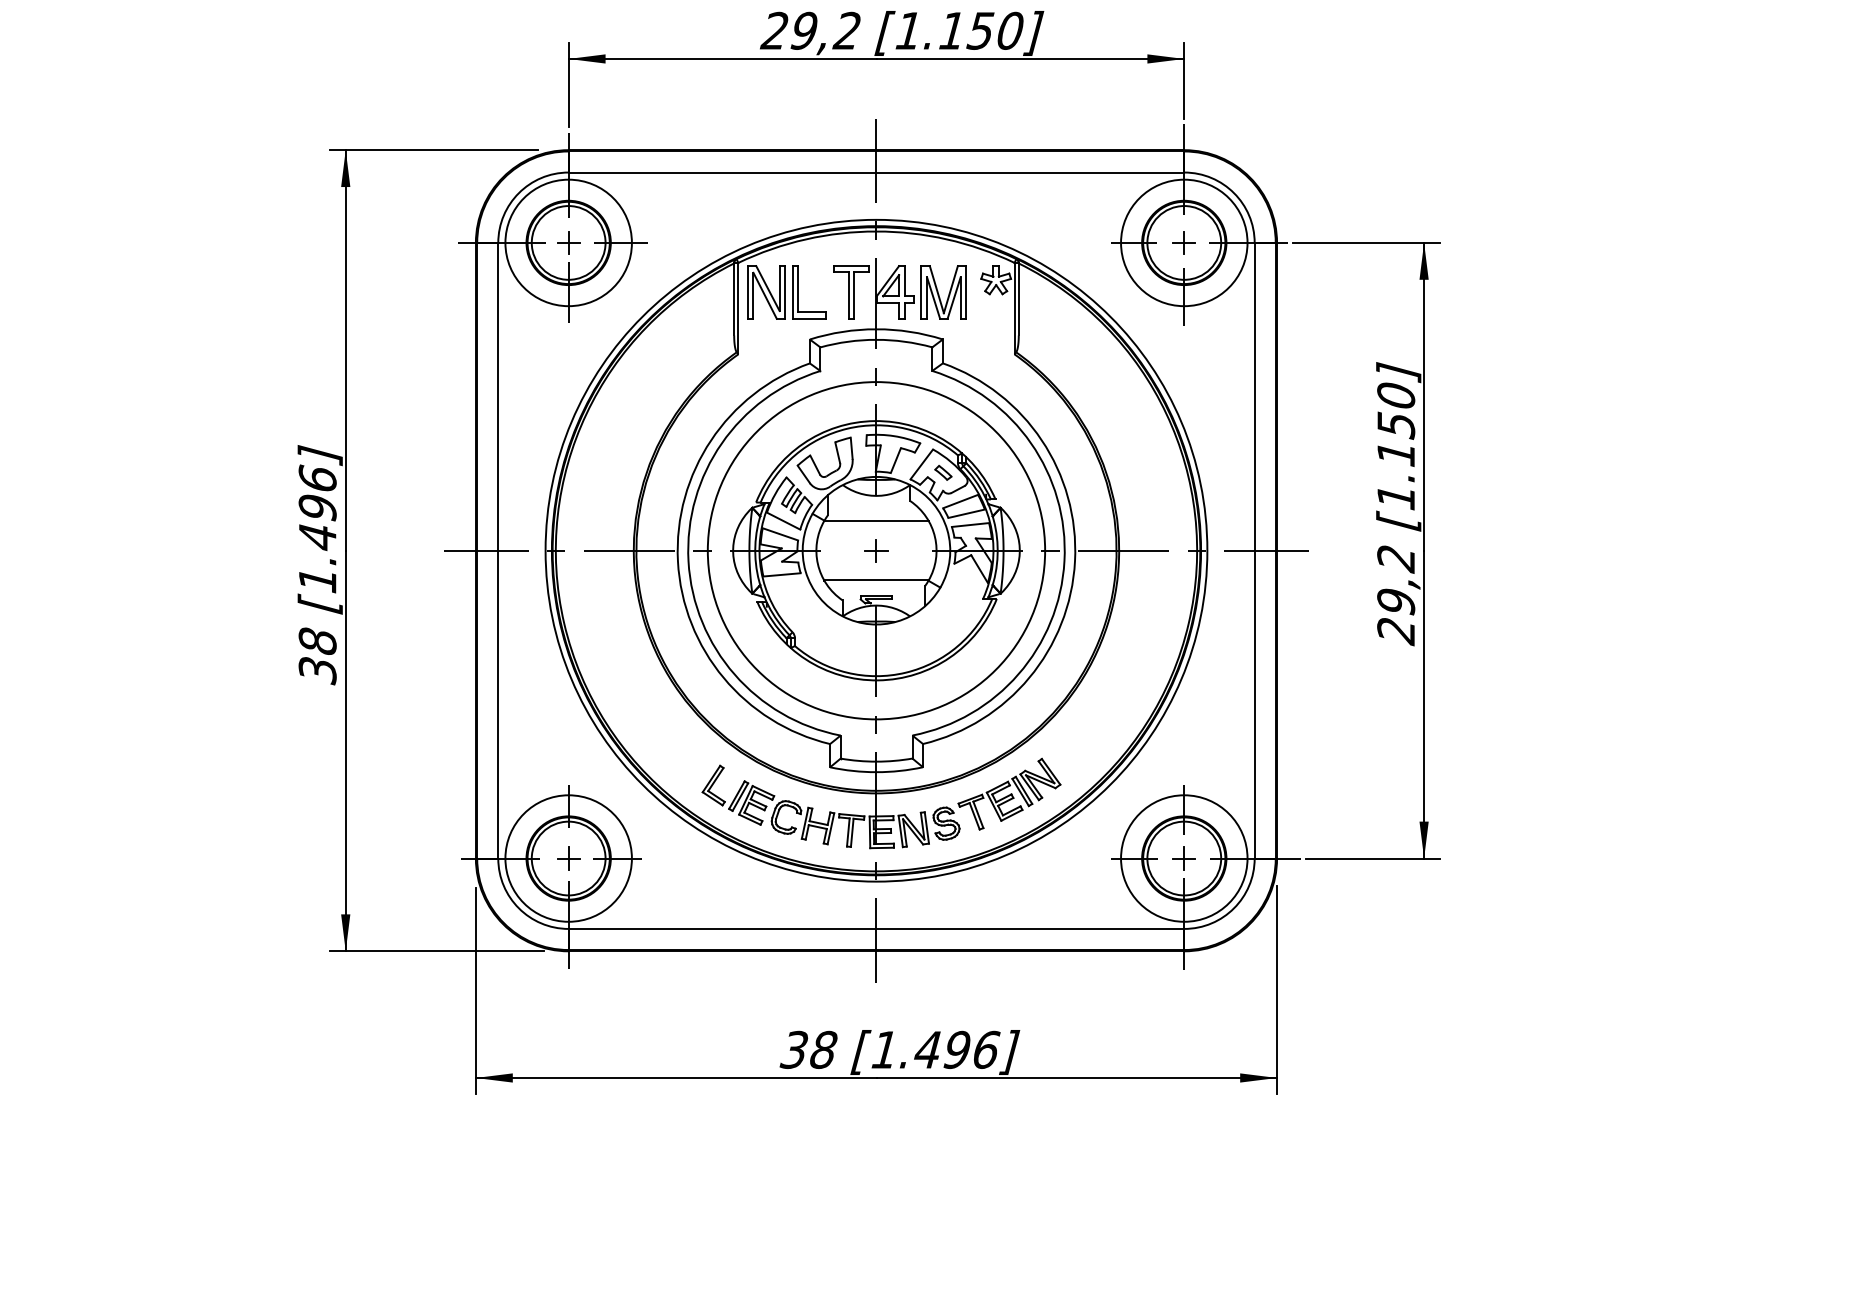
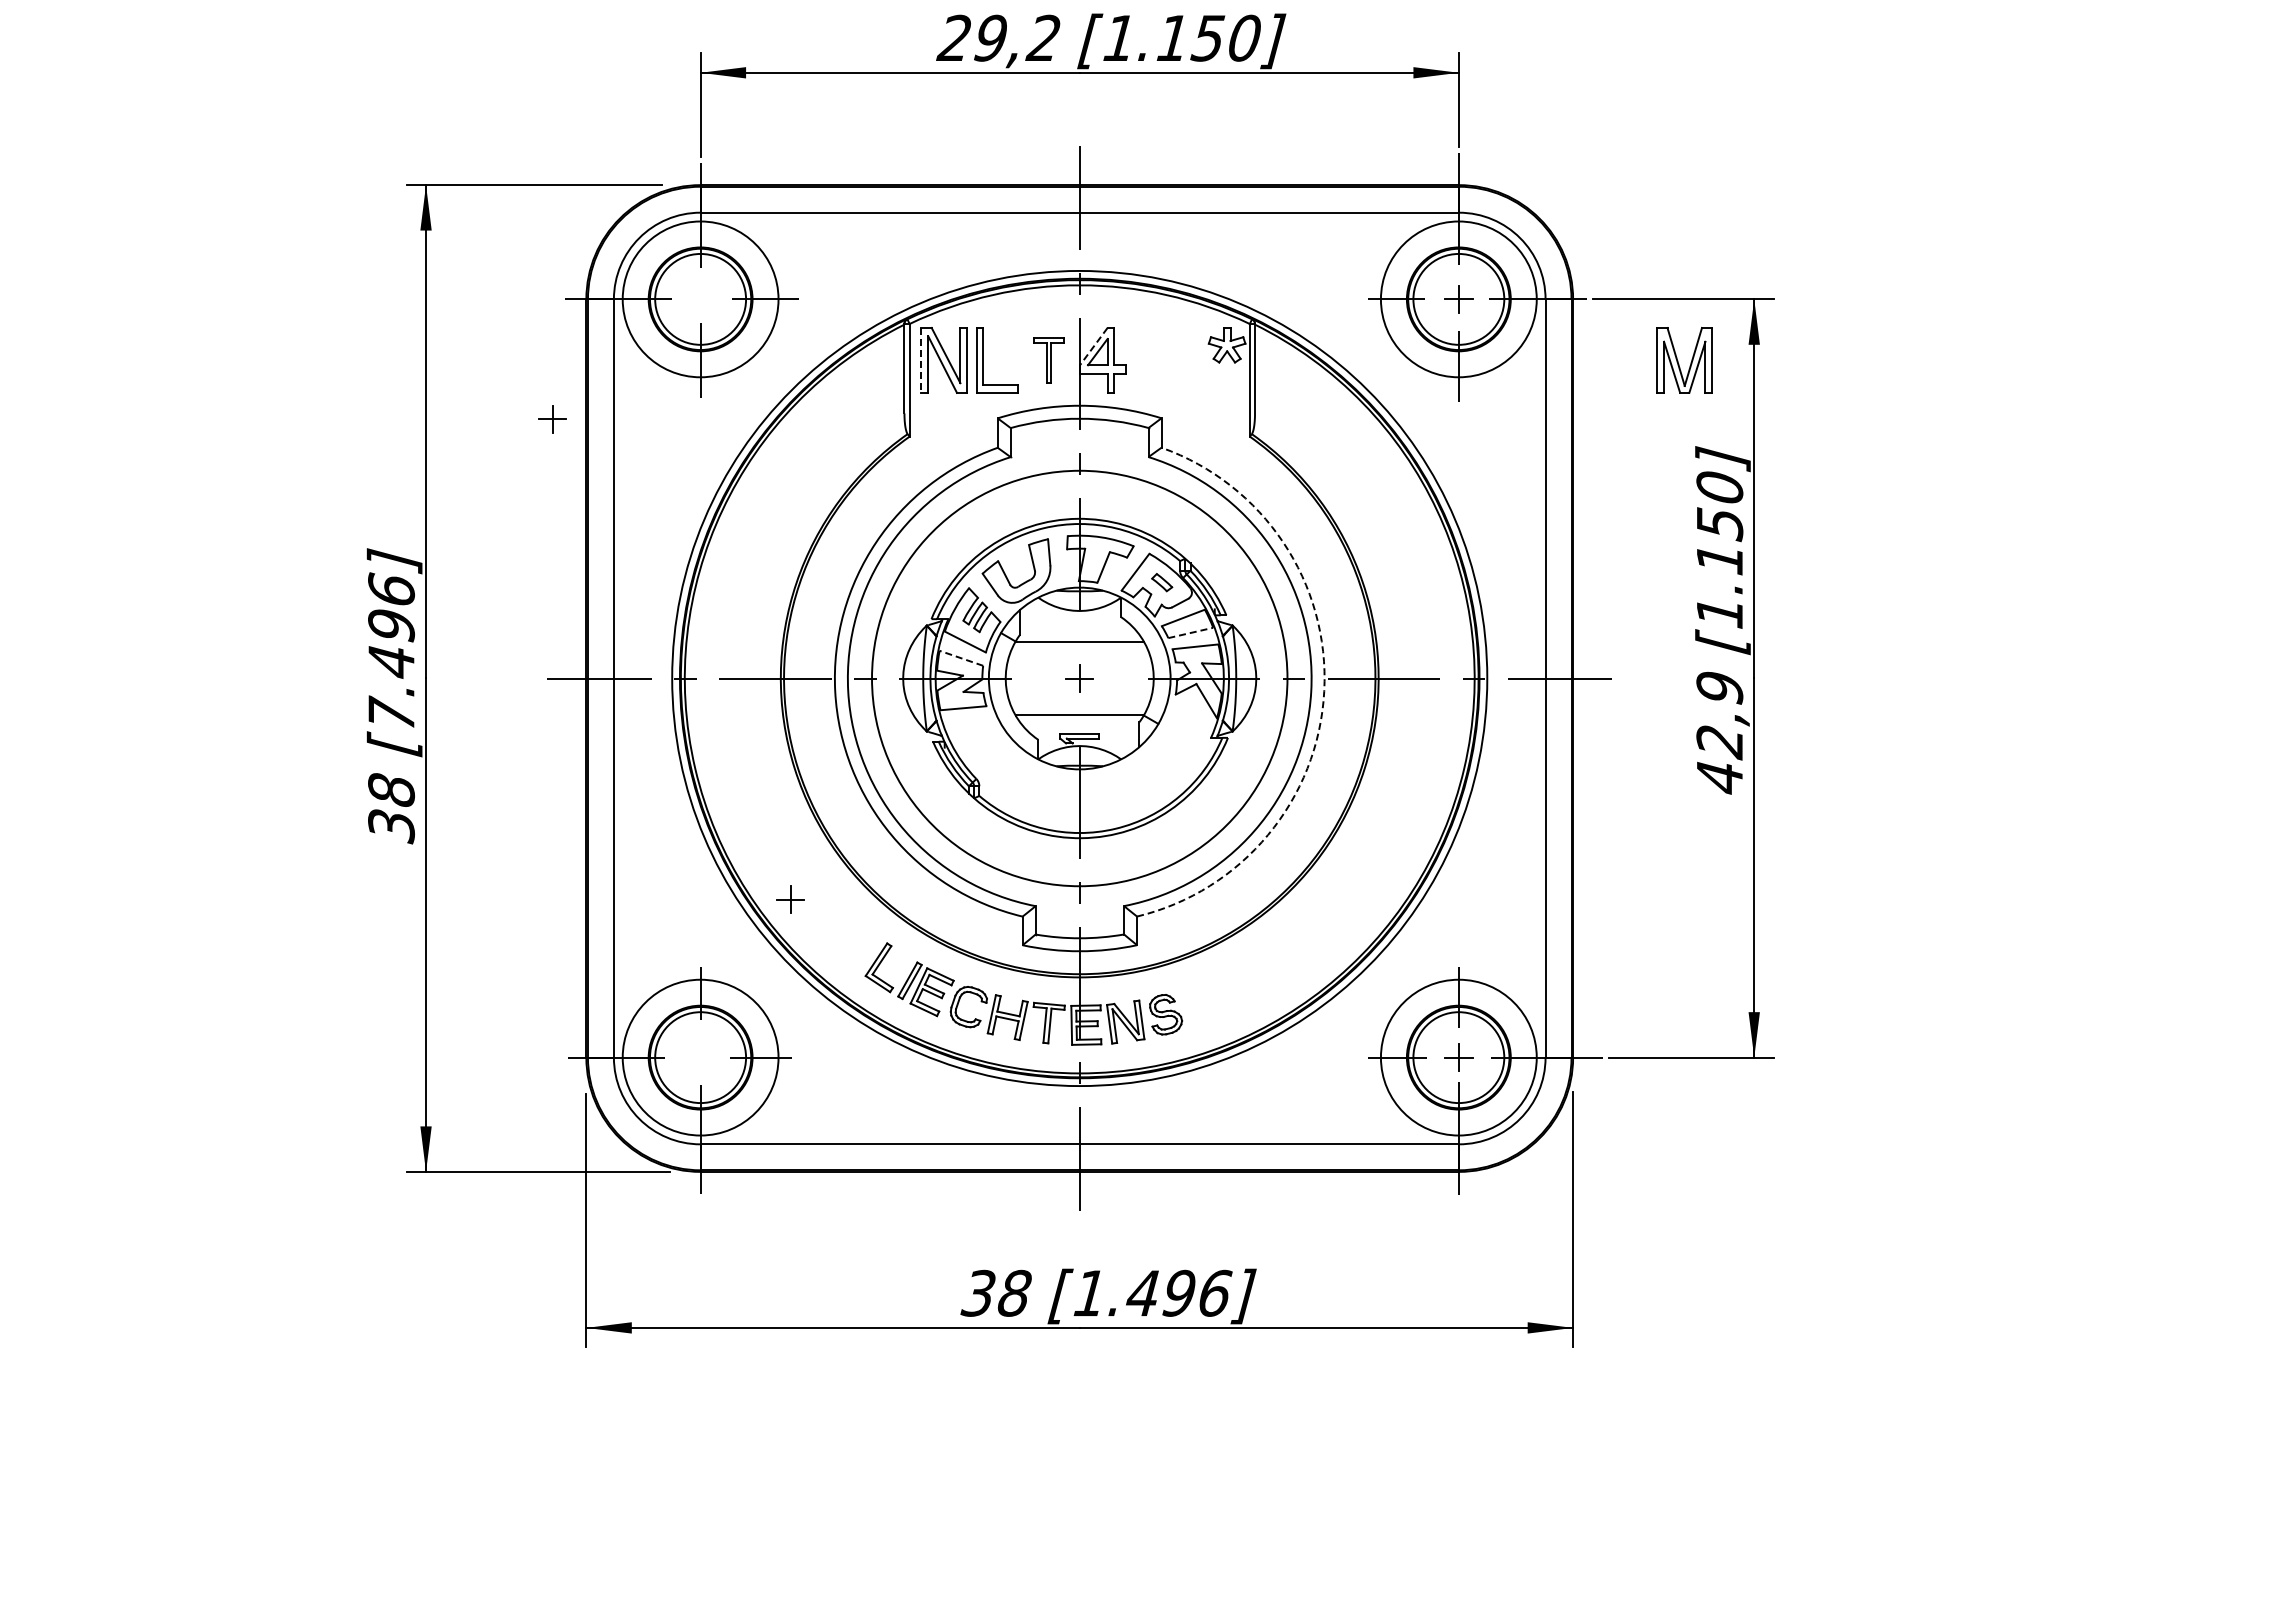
part: (568, 243) -> (552, 419), moved
line: (887, 281) -> (1093, 347), solid -> dashed
line: (748, 292) -> (921, 360), solid -> dashed
part: (851, 292) -> (1048, 360), size x0.7
part: (943, 292) -> (1684, 360), moved
line: (967, 513) -> (1191, 632), solid -> dashed
line: (779, 534) -> (960, 658), solid -> dashed
arc: (1075, 561) -> (1324, 691), solid -> dashed
text: (317, 579) -> (391, 713), [1.496] -> [7.496]
text: (1395, 595) -> (1719, 733), 29,2 -> 42,9
part: (1009, 793) -> (1243, 977), removed
part: (568, 858) -> (790, 899), moved

